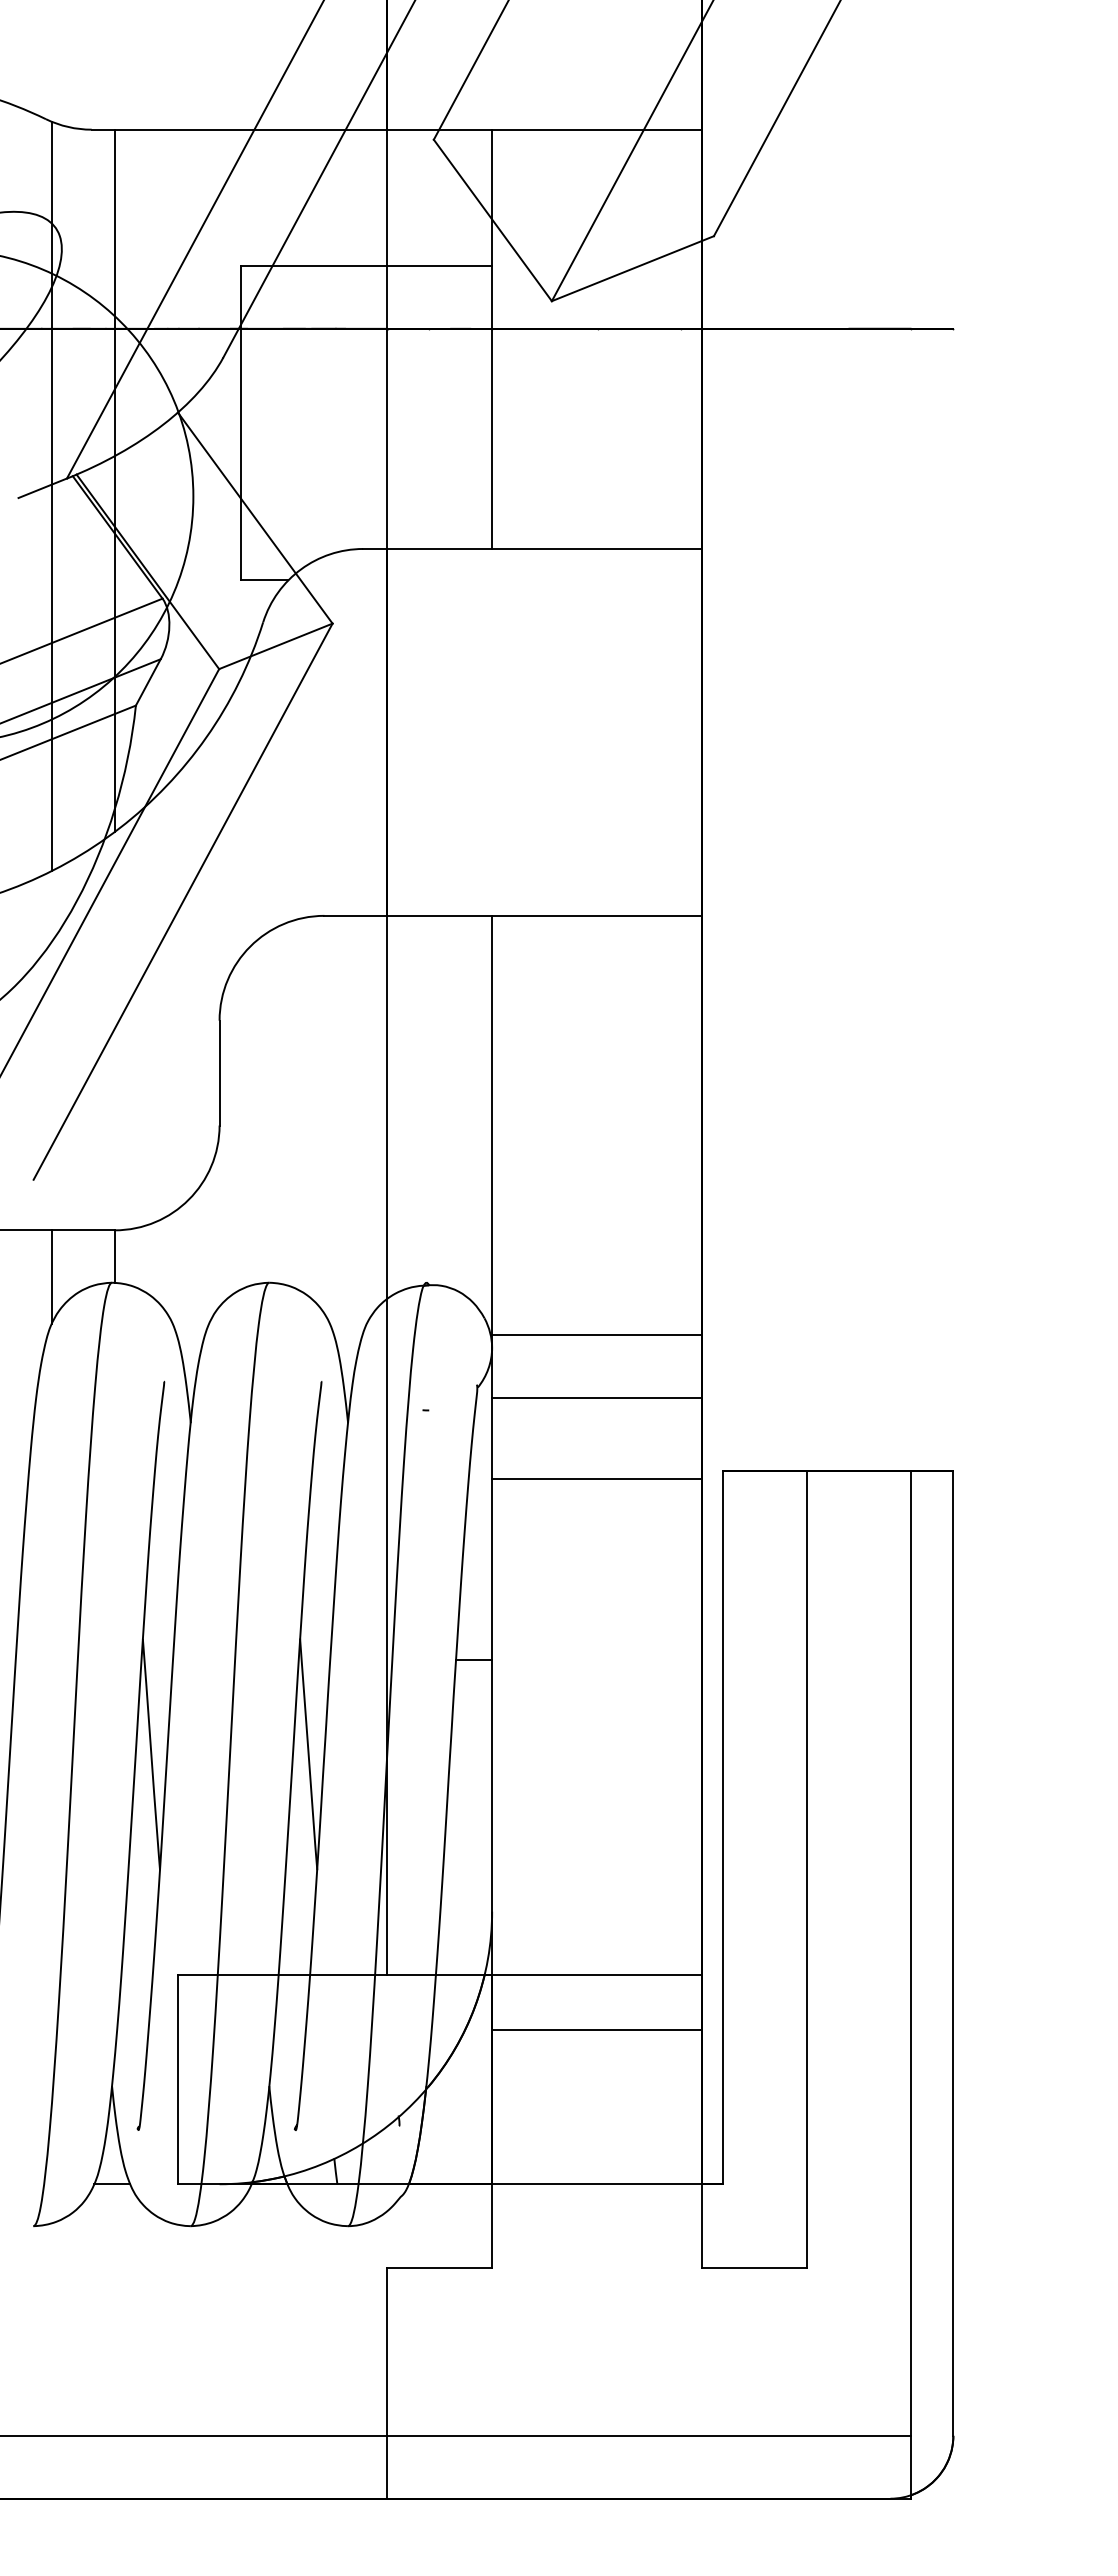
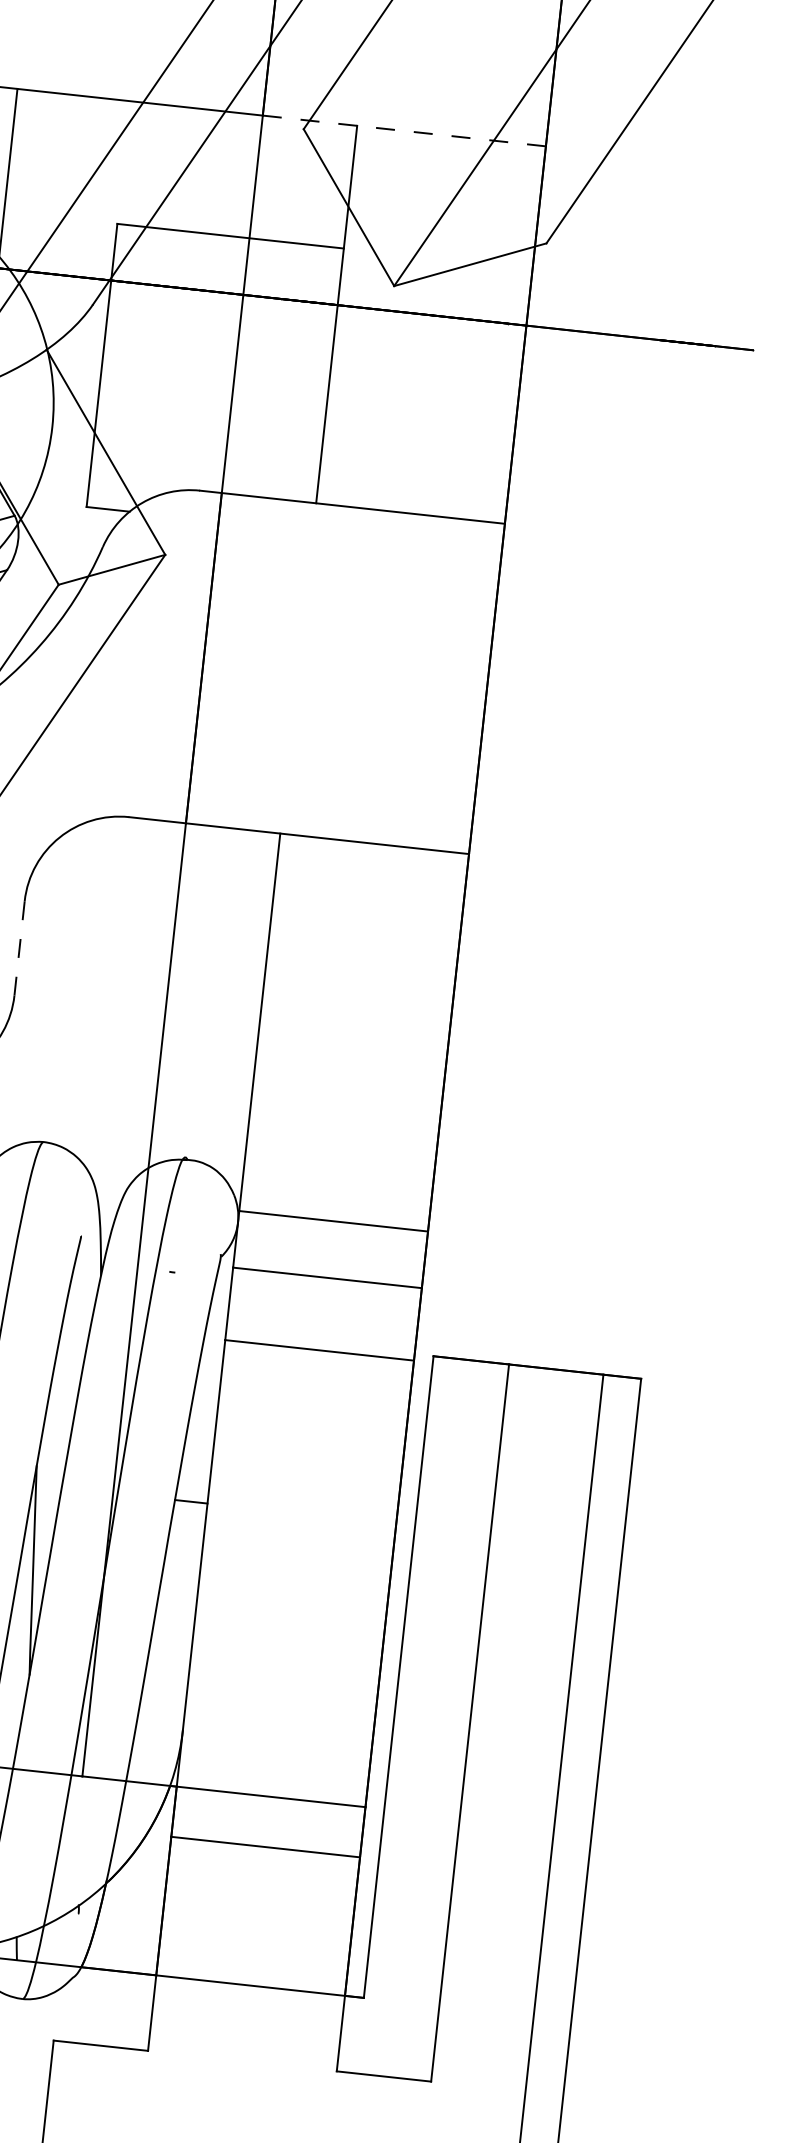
line: (544, 129) -> (404, 130), solid -> dashed
line: (219, 1072) -> (19, 947), solid -> dashed

